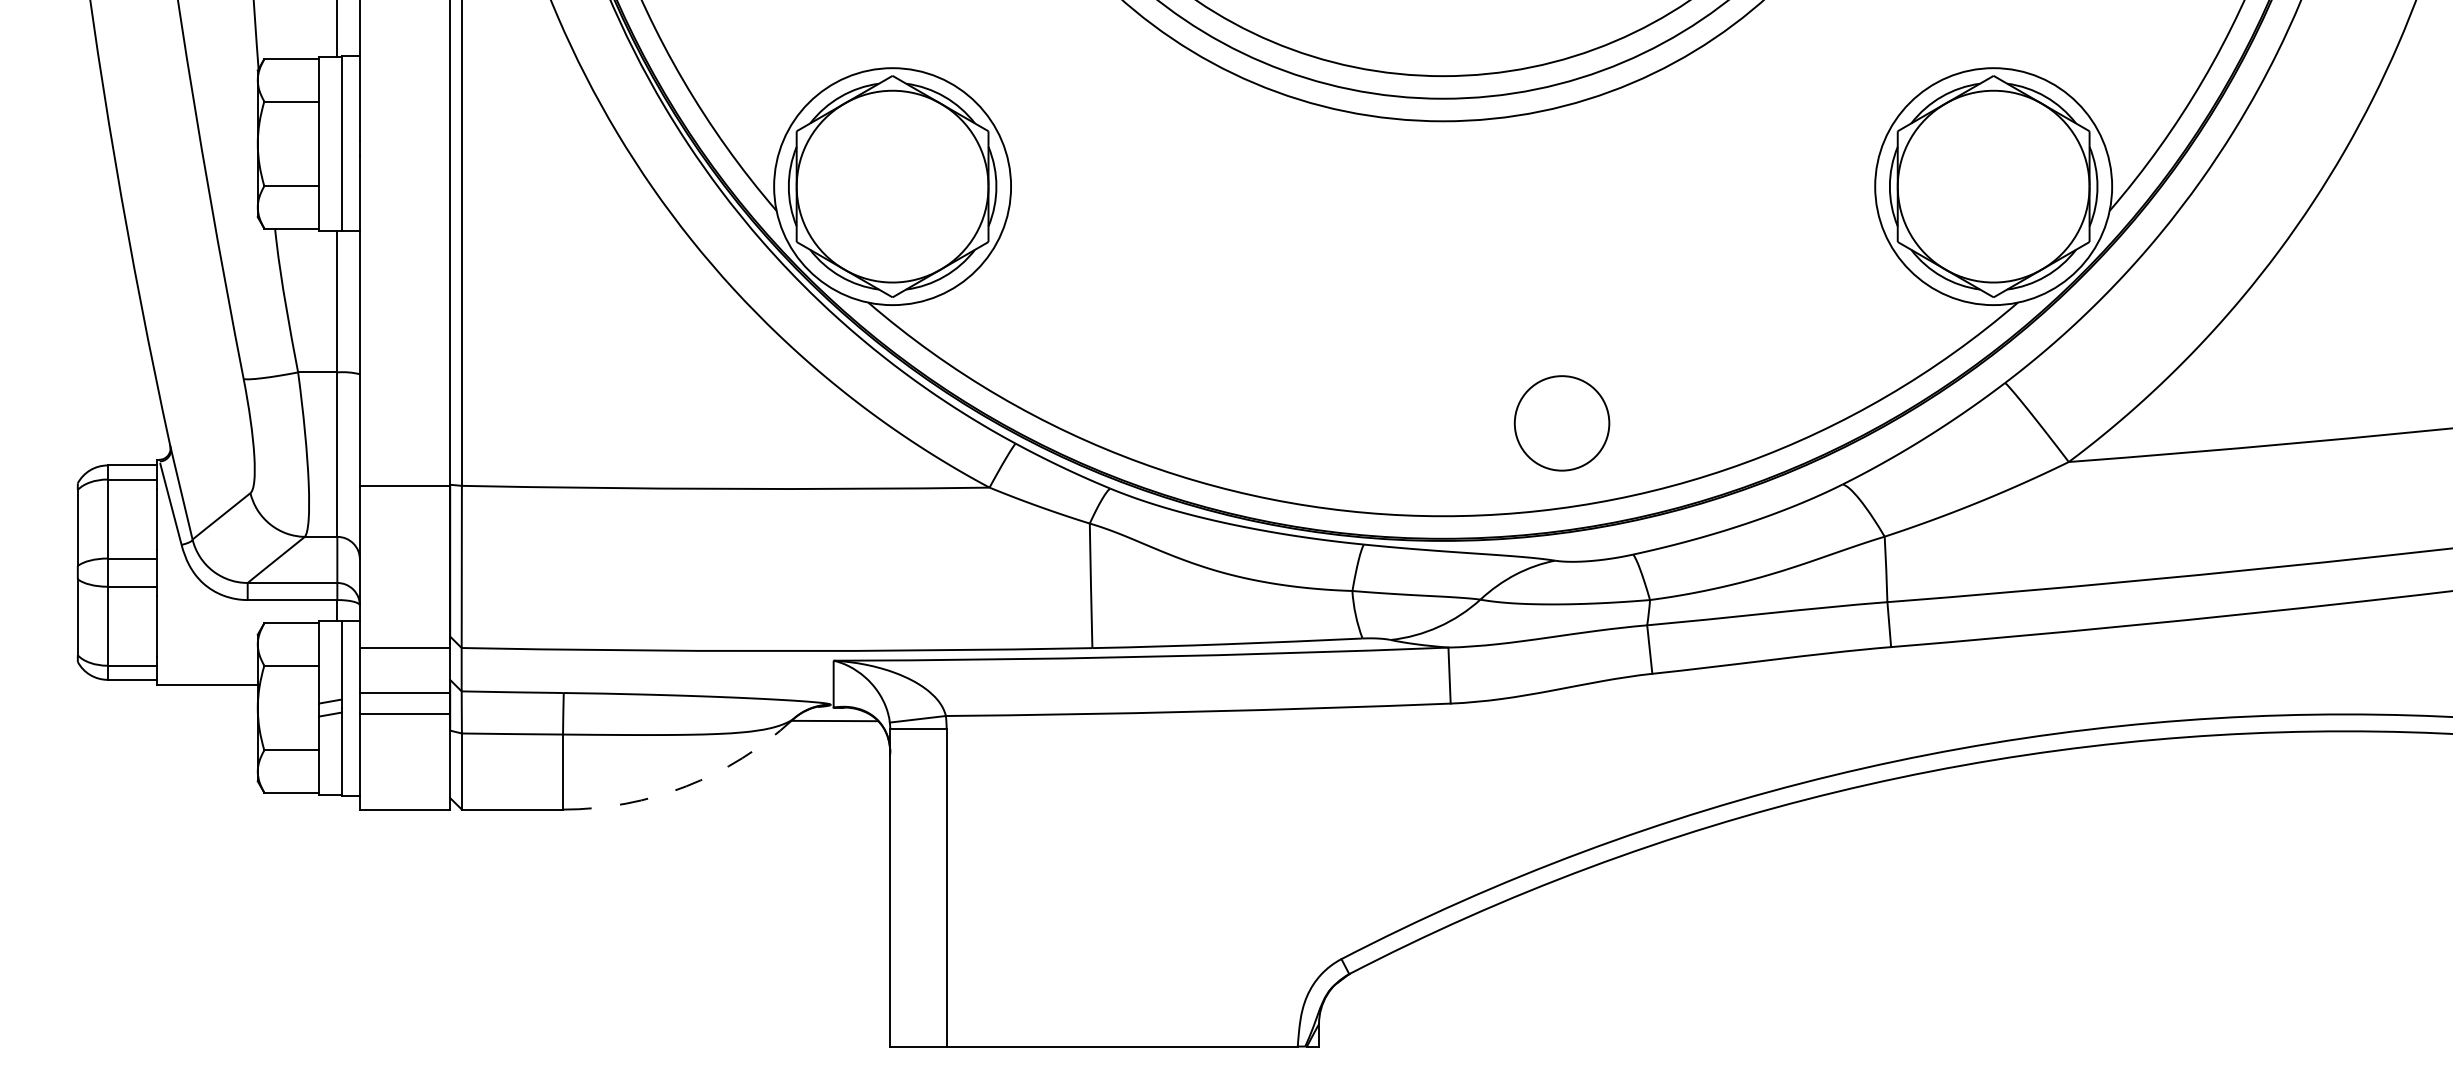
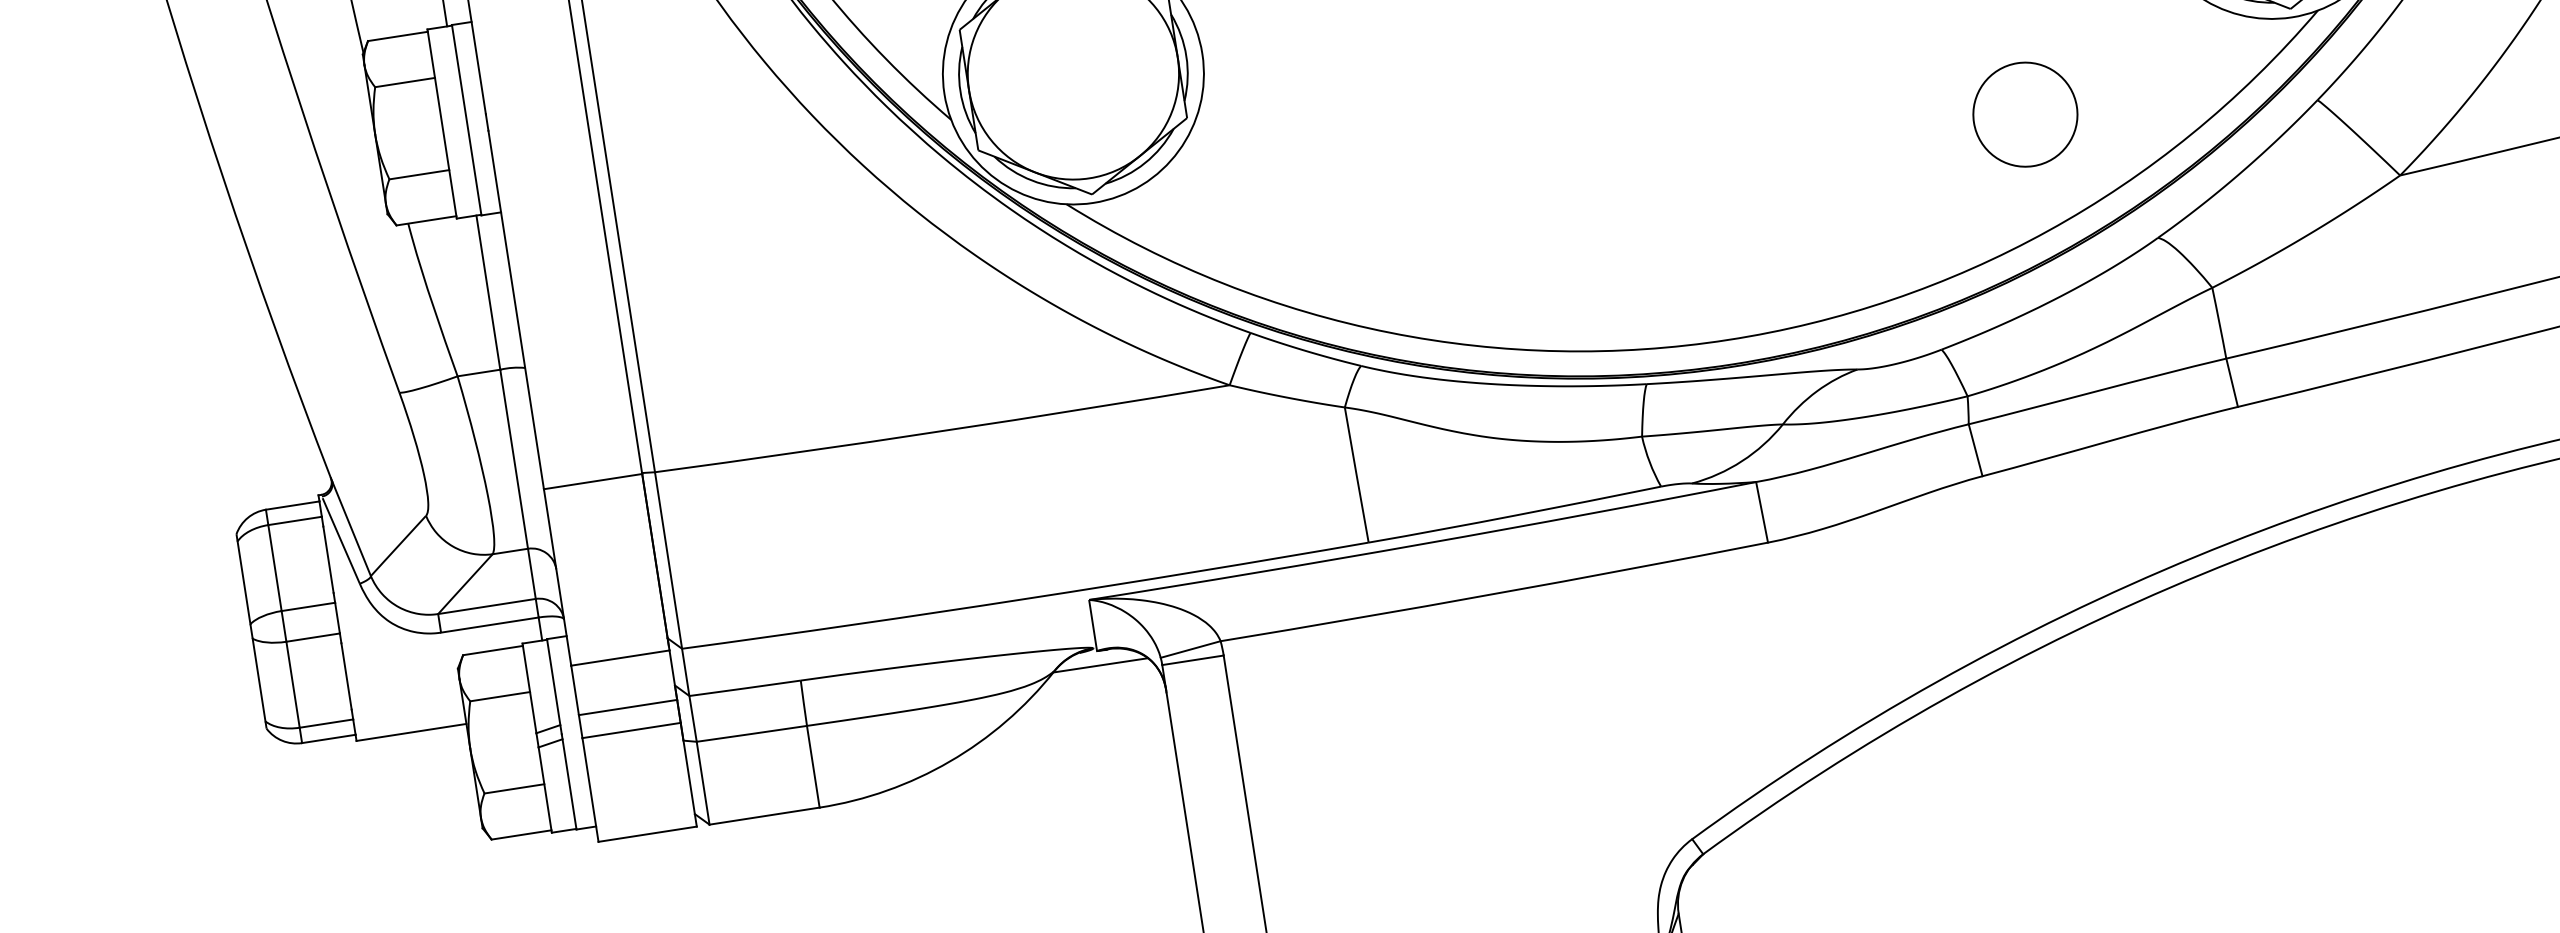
circle: (1561, 423) -> (2024, 114), moved
arc: (686, 786) -> (950, 761), dashed -> solid

